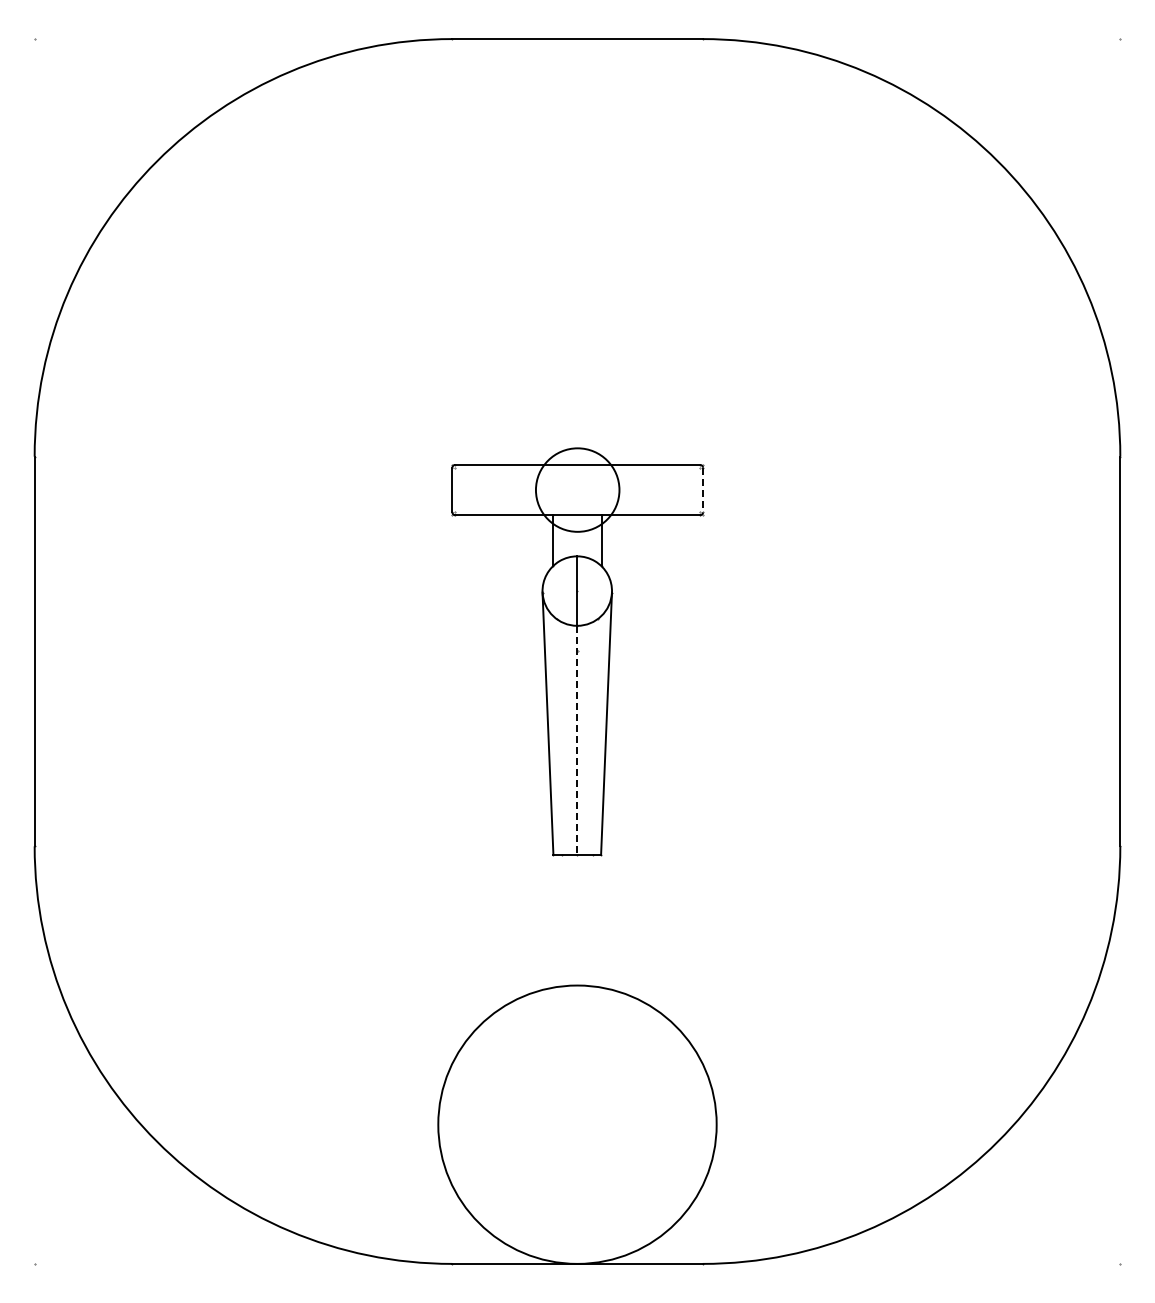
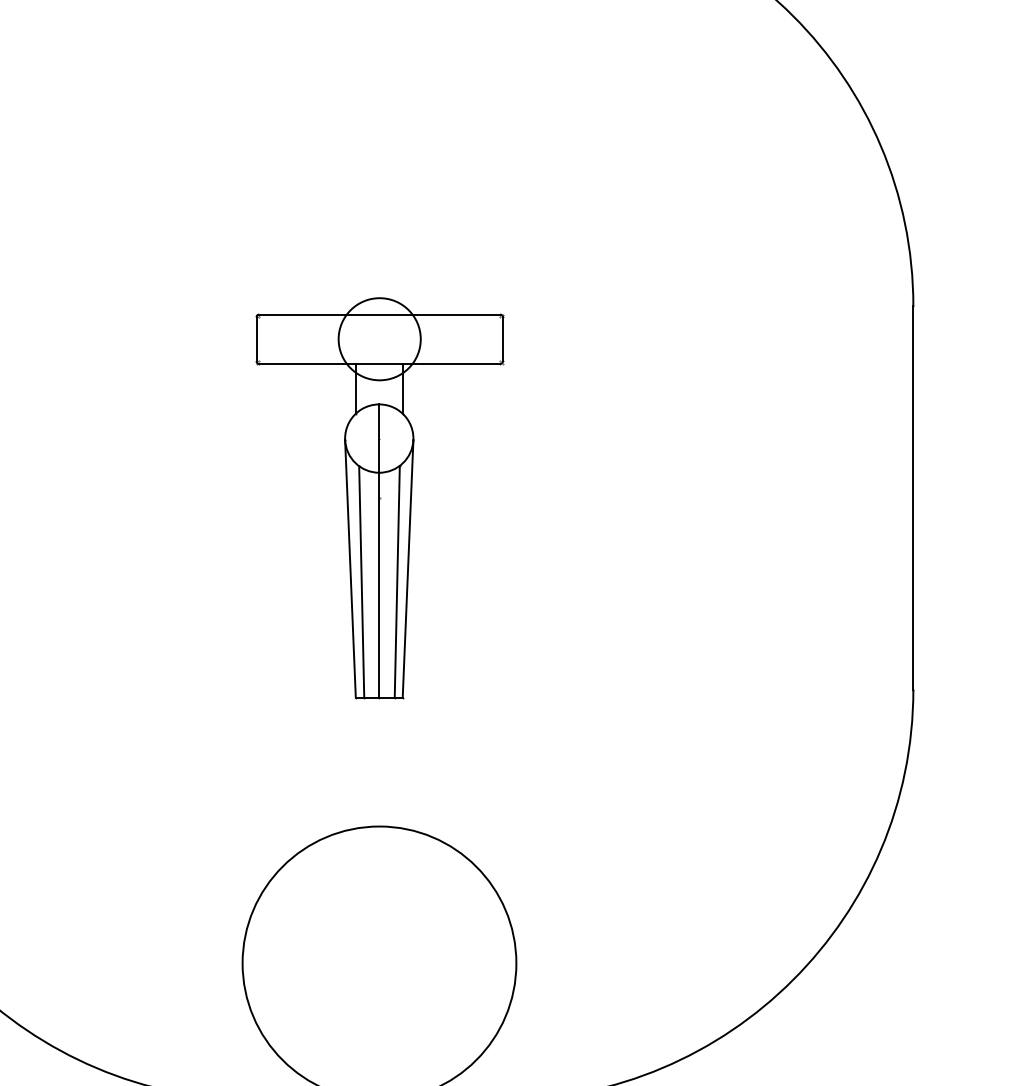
line: (702, 490) -> (502, 339), dashed -> solid
line: (558, 736) -> (360, 581), added
line: (595, 736) -> (397, 581), added
line: (577, 740) -> (379, 585), dashed -> solid

